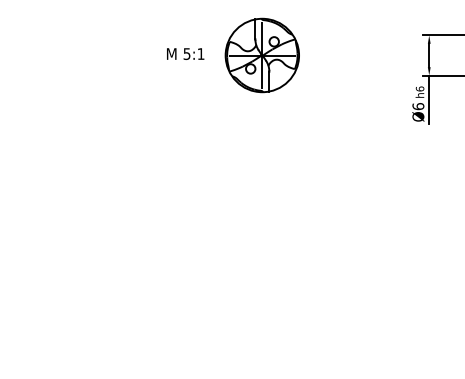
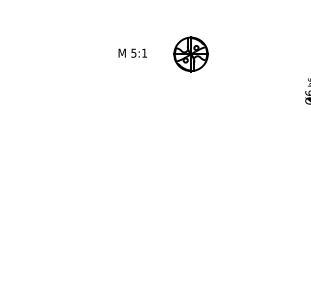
part: (261, 55) -> (190, 54), size x0.6

